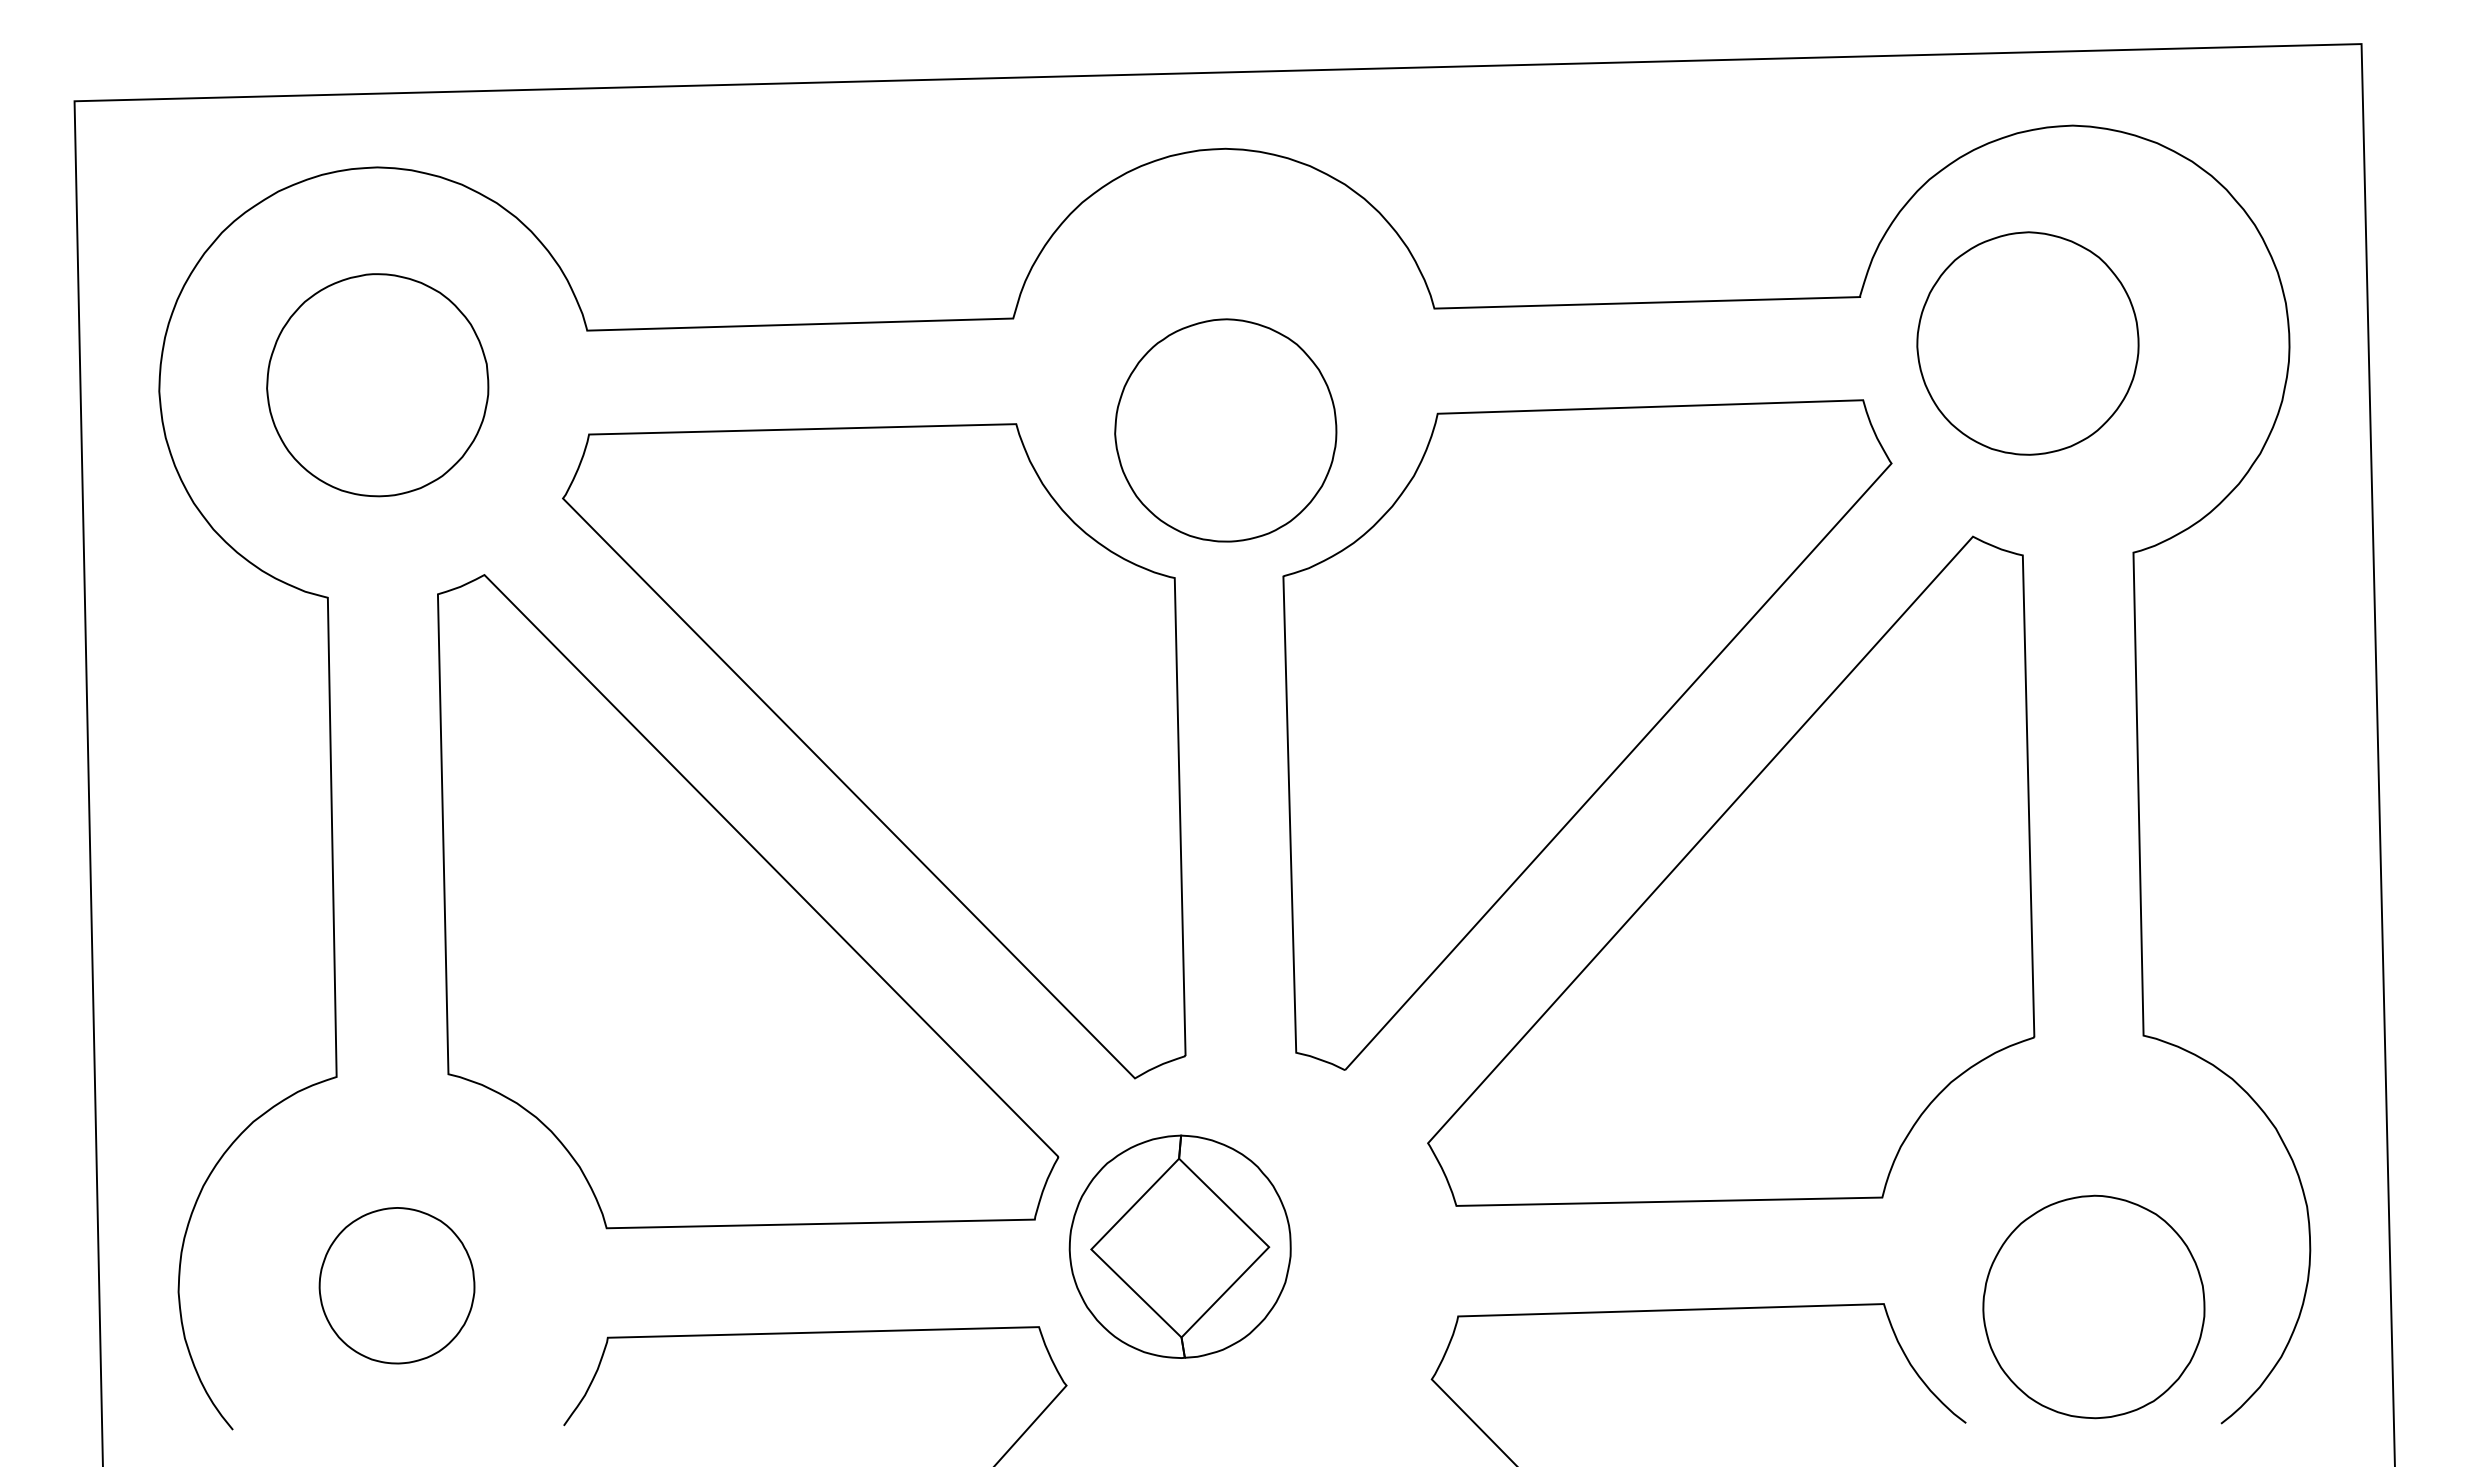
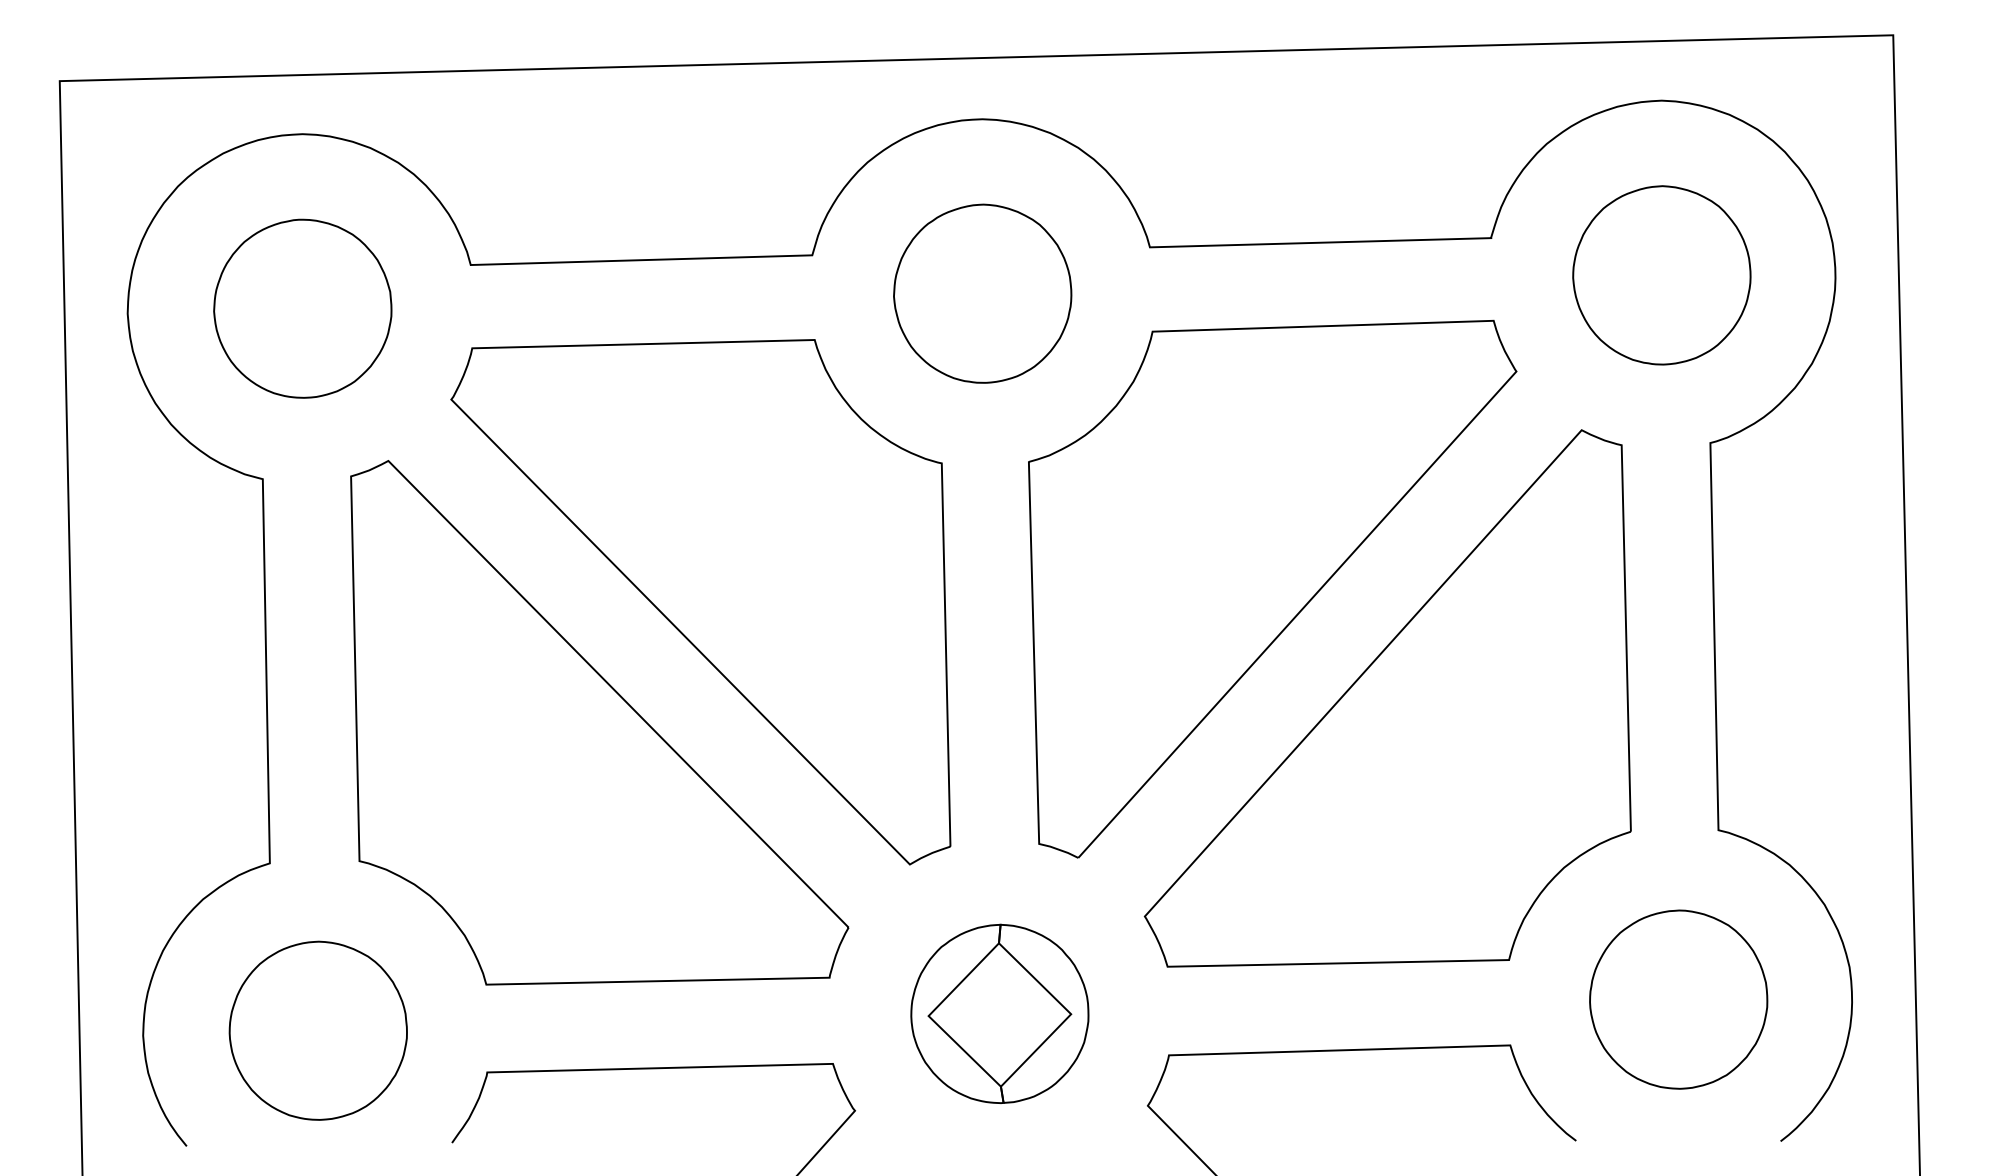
part: (2027, 343) -> (1661, 275), moved
part: (1225, 430) -> (982, 293), moved
part: (1179, 1246) -> (999, 1013), moved
part: (396, 1285) -> (317, 1030), size x1.43
part: (2093, 1306) -> (1678, 999), moved

